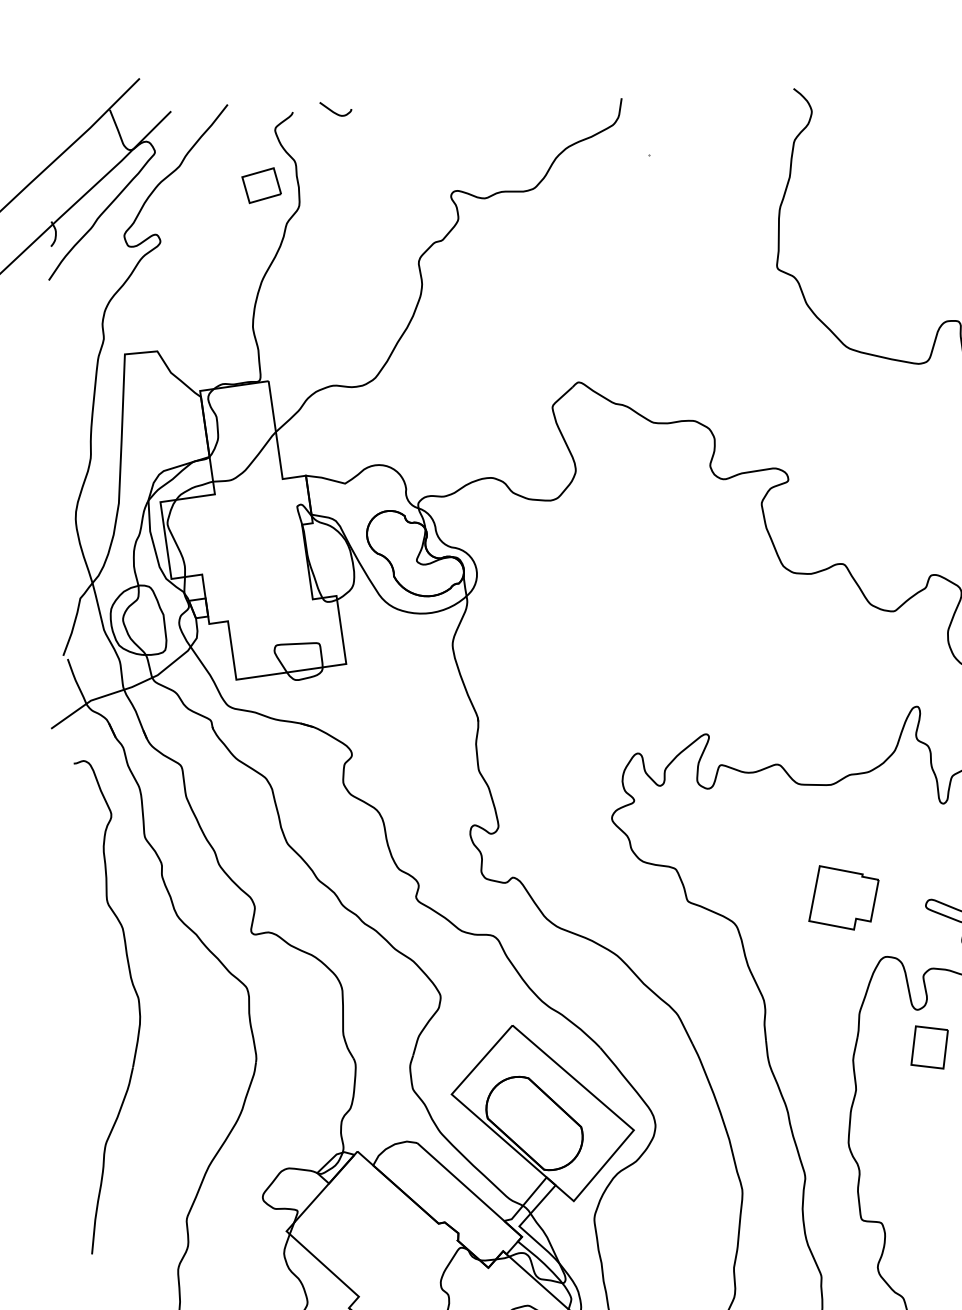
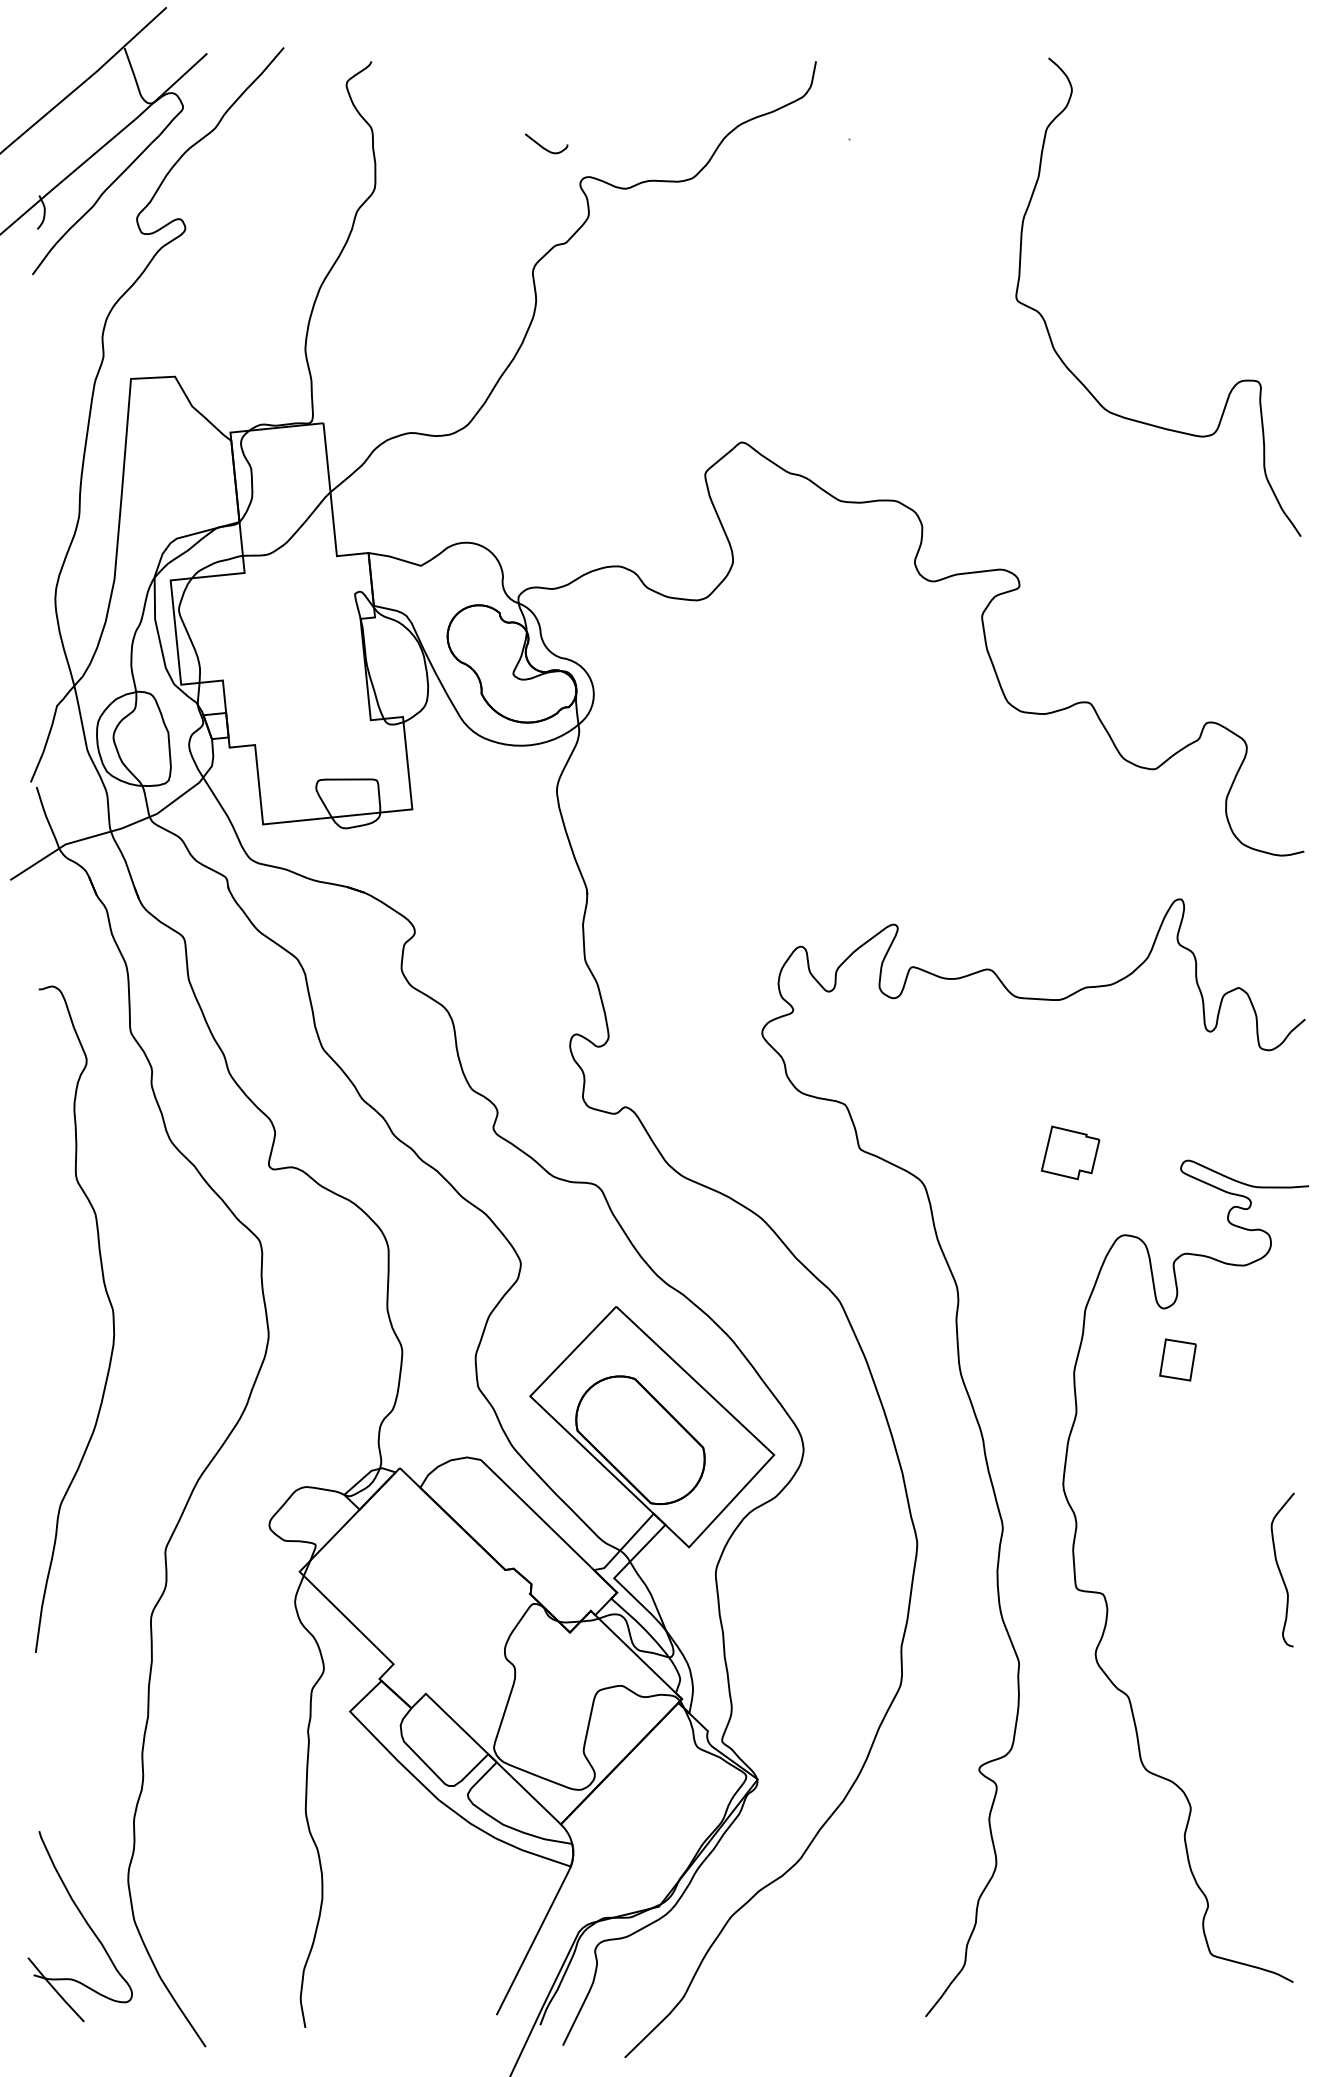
curve: (334, 111) -> (544, 147), moved
part: (261, 185) -> (324, 158), removed
part: (843, 897) -> (1070, 1152), size x0.6
part: (136, 995) -> (110, 1306), moved
part: (929, 1047) -> (1177, 1359), size x0.7

